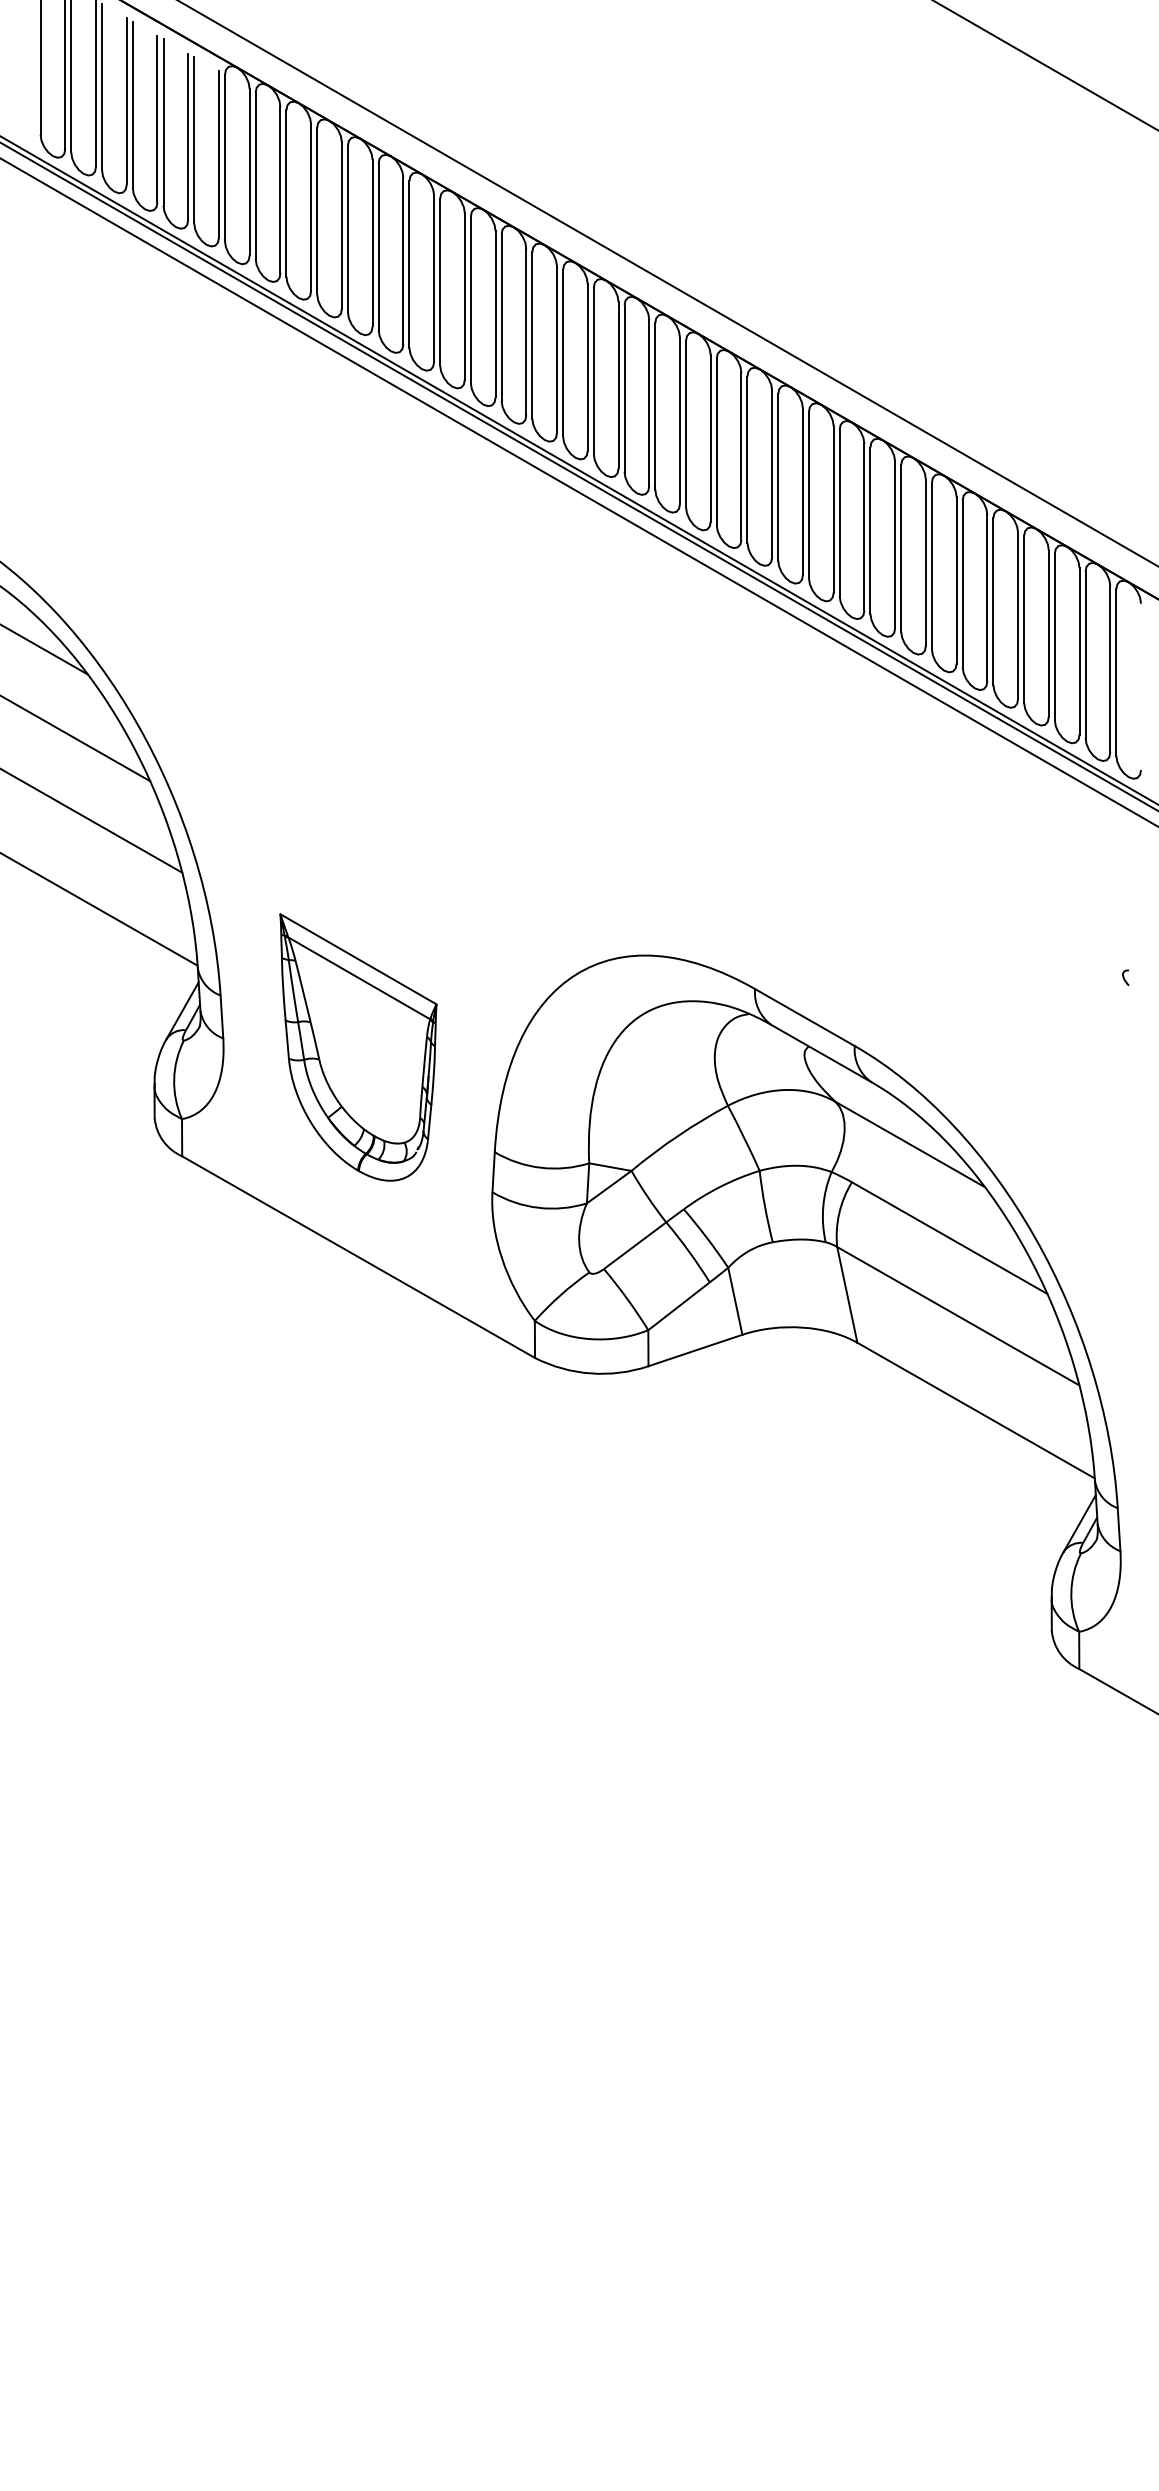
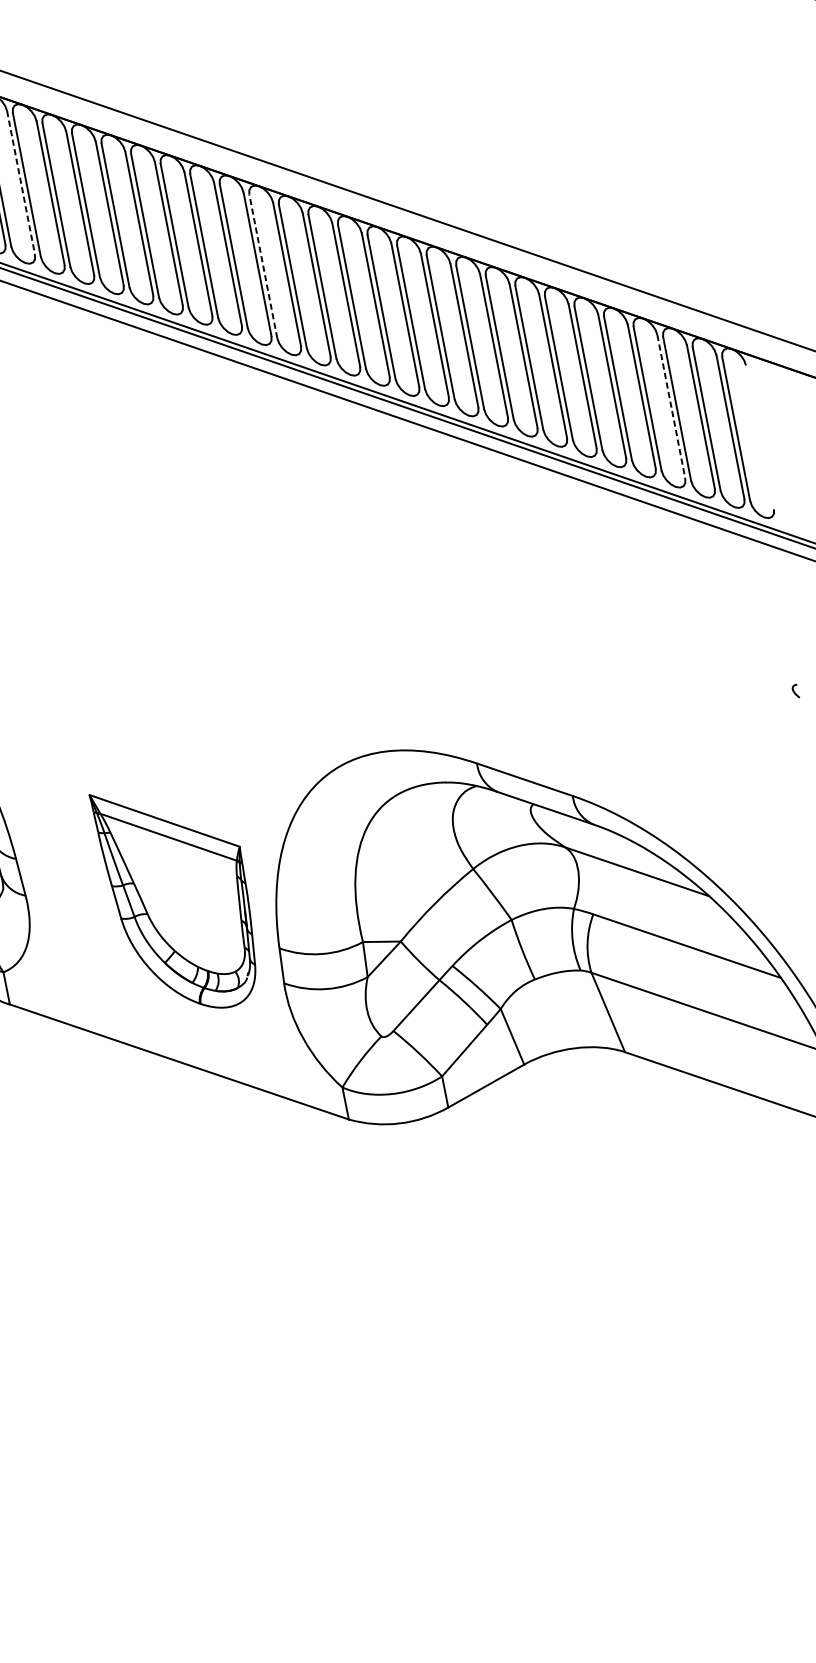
line: (372, 243) -> (21, 183), solid -> dashed
line: (624, 388) -> (263, 266), solid -> dashed
line: (1048, 634) -> (671, 407), solid -> dashed
part: (358, 1047) -> (179, 897), moved

